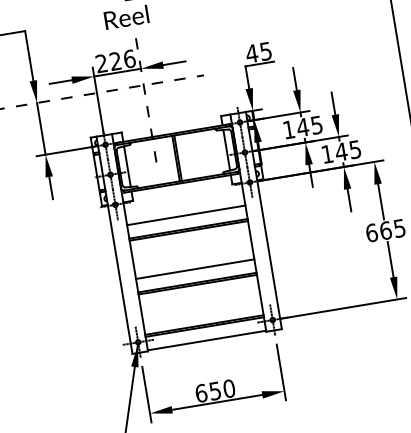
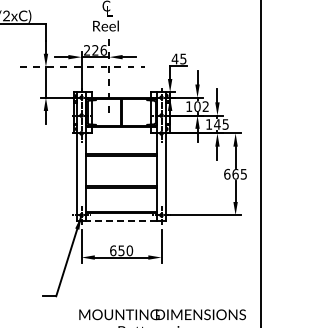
text: (309, 126) -> (201, 106), 145 -> 102
line: (186, 215) -> (121, 146), removed
line: (195, 269) -> (121, 178), removed
line: (206, 340) -> (121, 220), solid -> dashed

